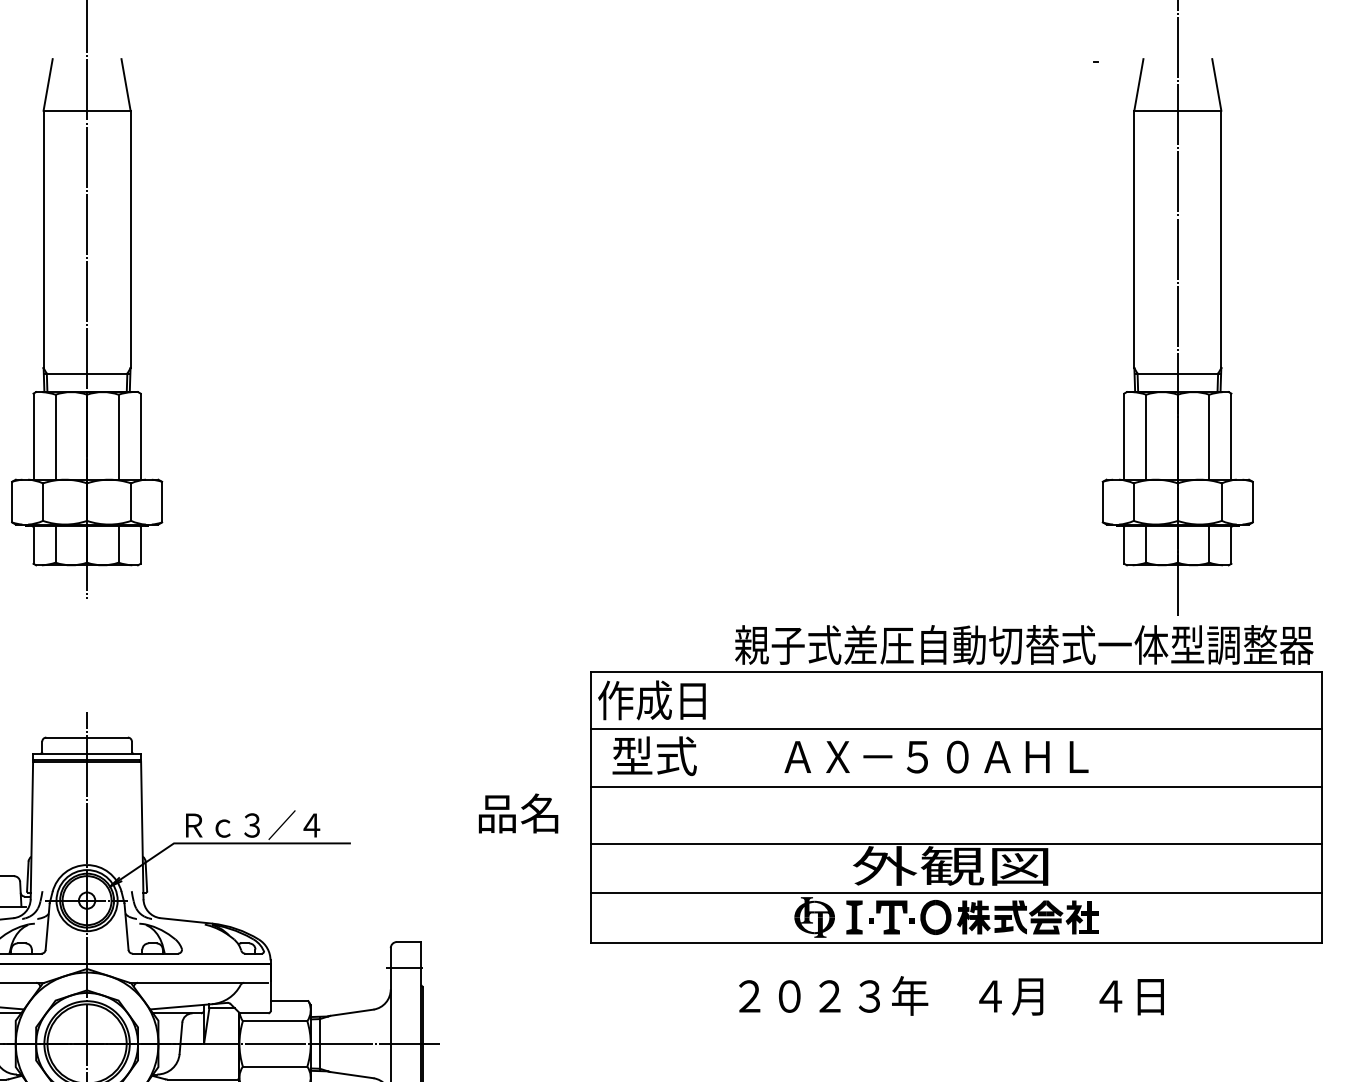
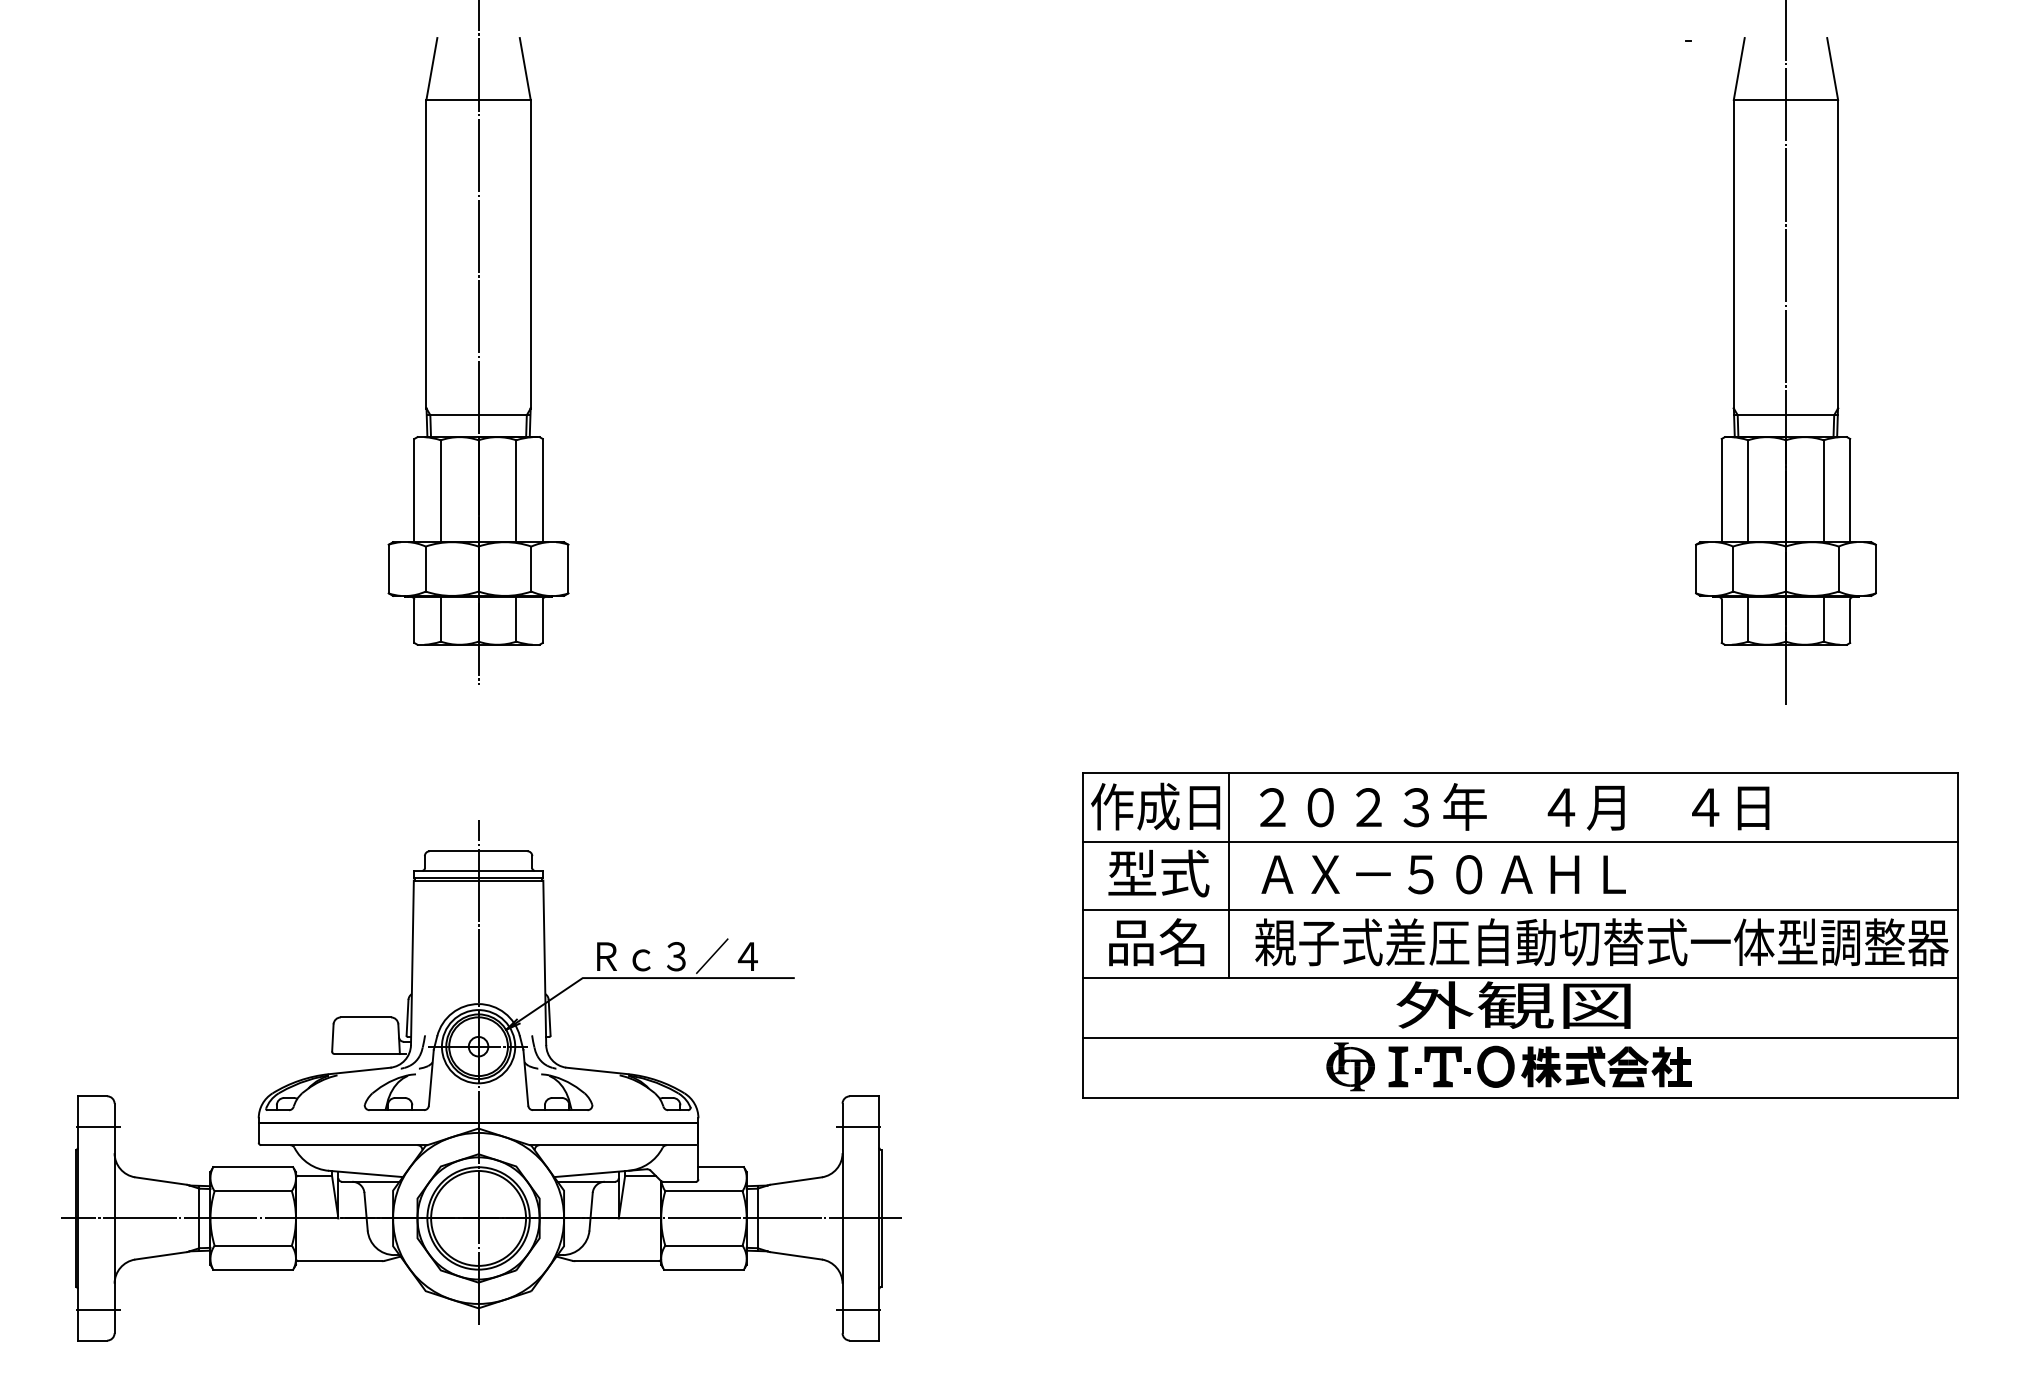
text: (1023, 645) -> (1601, 942), moved
text: (936, 756) -> (1443, 874), moved
line: (713, 757) -> (1229, 875), added
text: (518, 813) -> (1156, 942), moved
text: (951, 995) -> (1514, 806), moved

